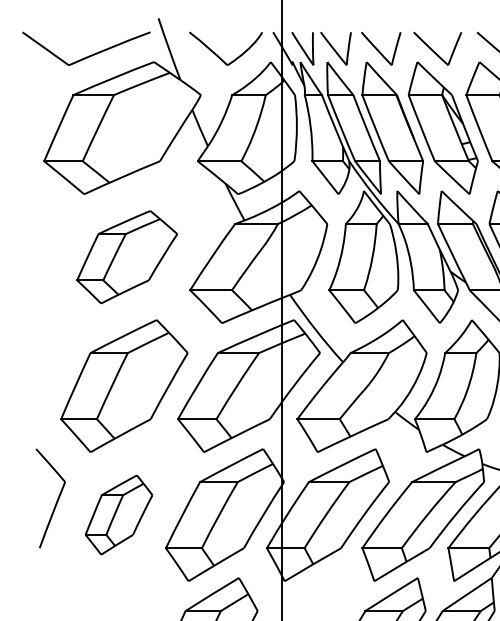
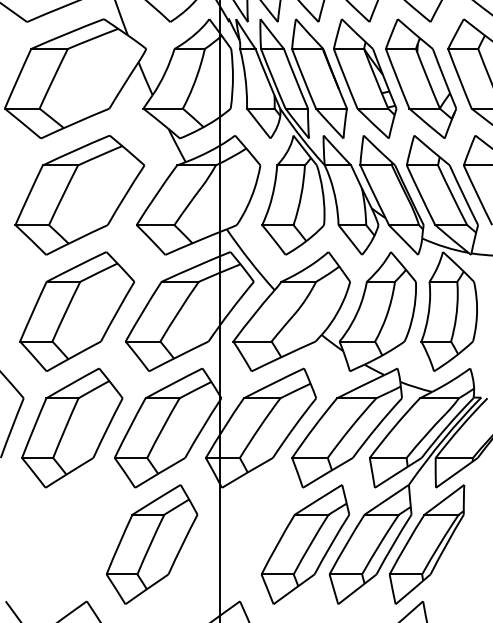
part: (126, 257) -> (79, 195), size x1.43
part: (119, 514) -> (72, 427), size x1.67

